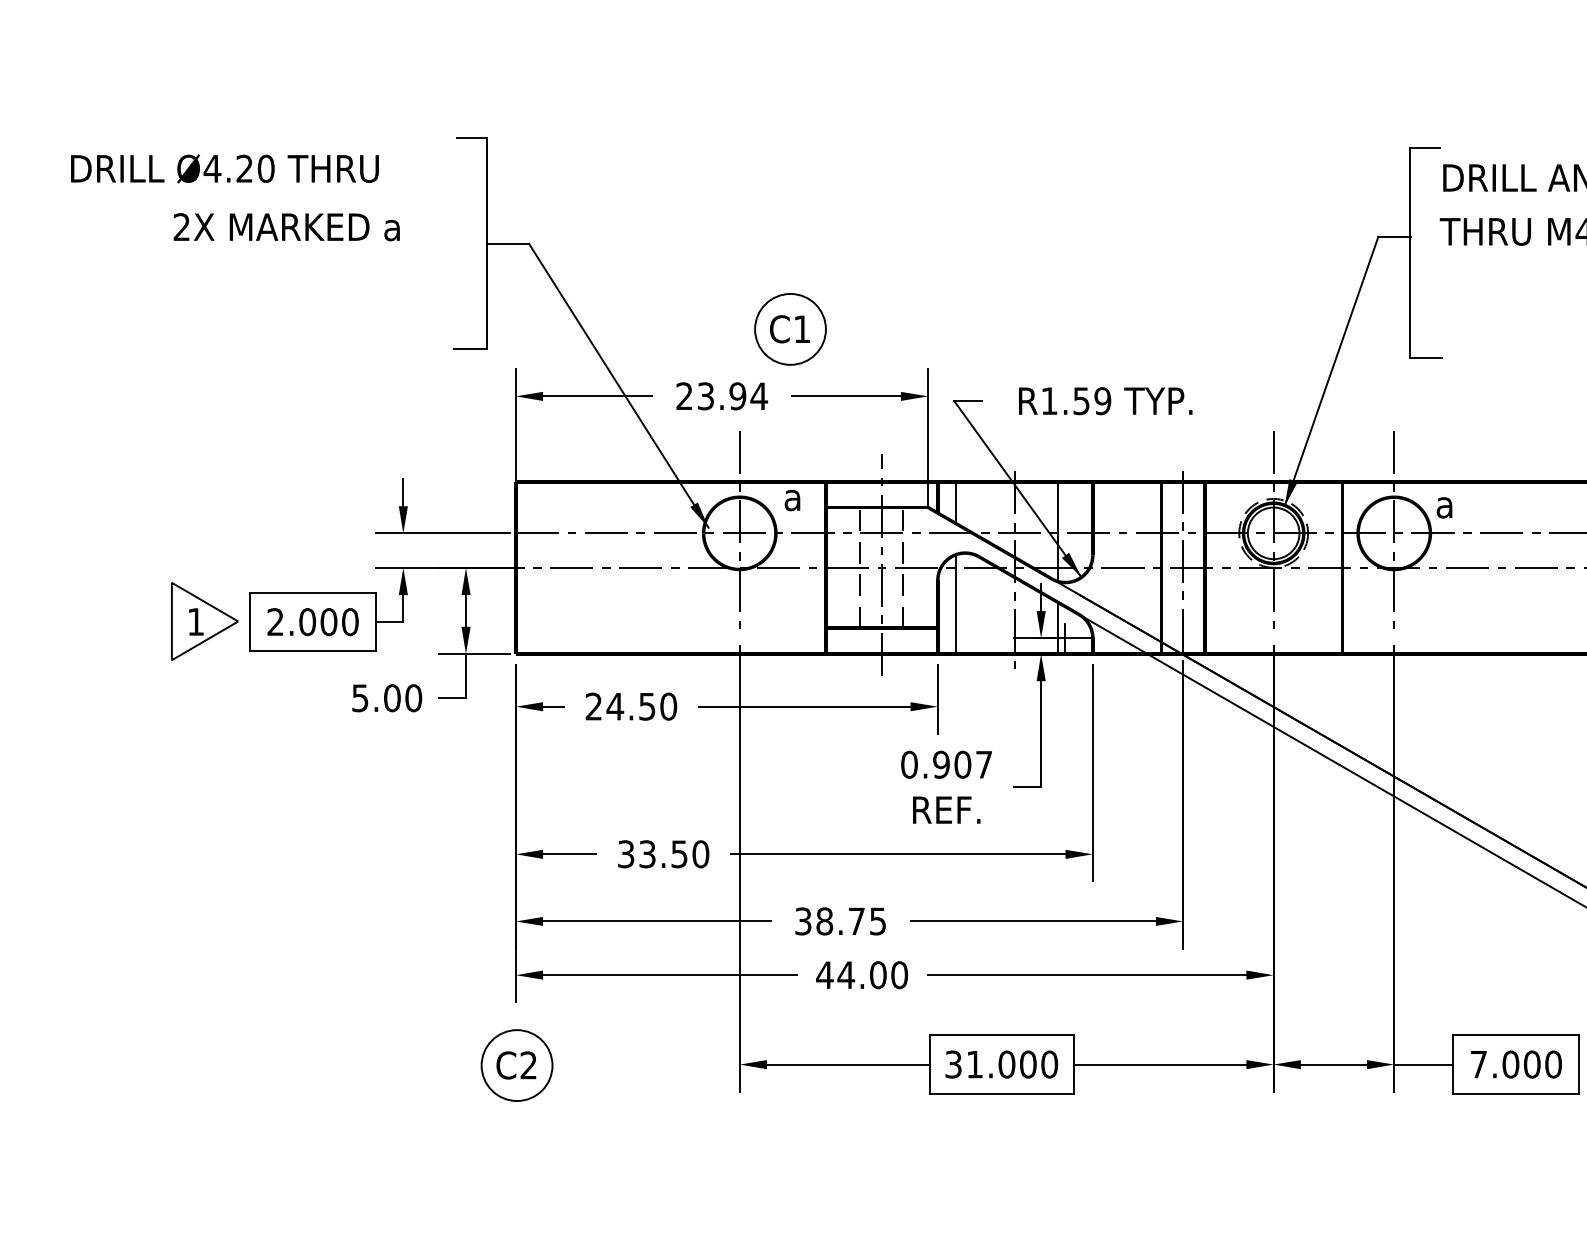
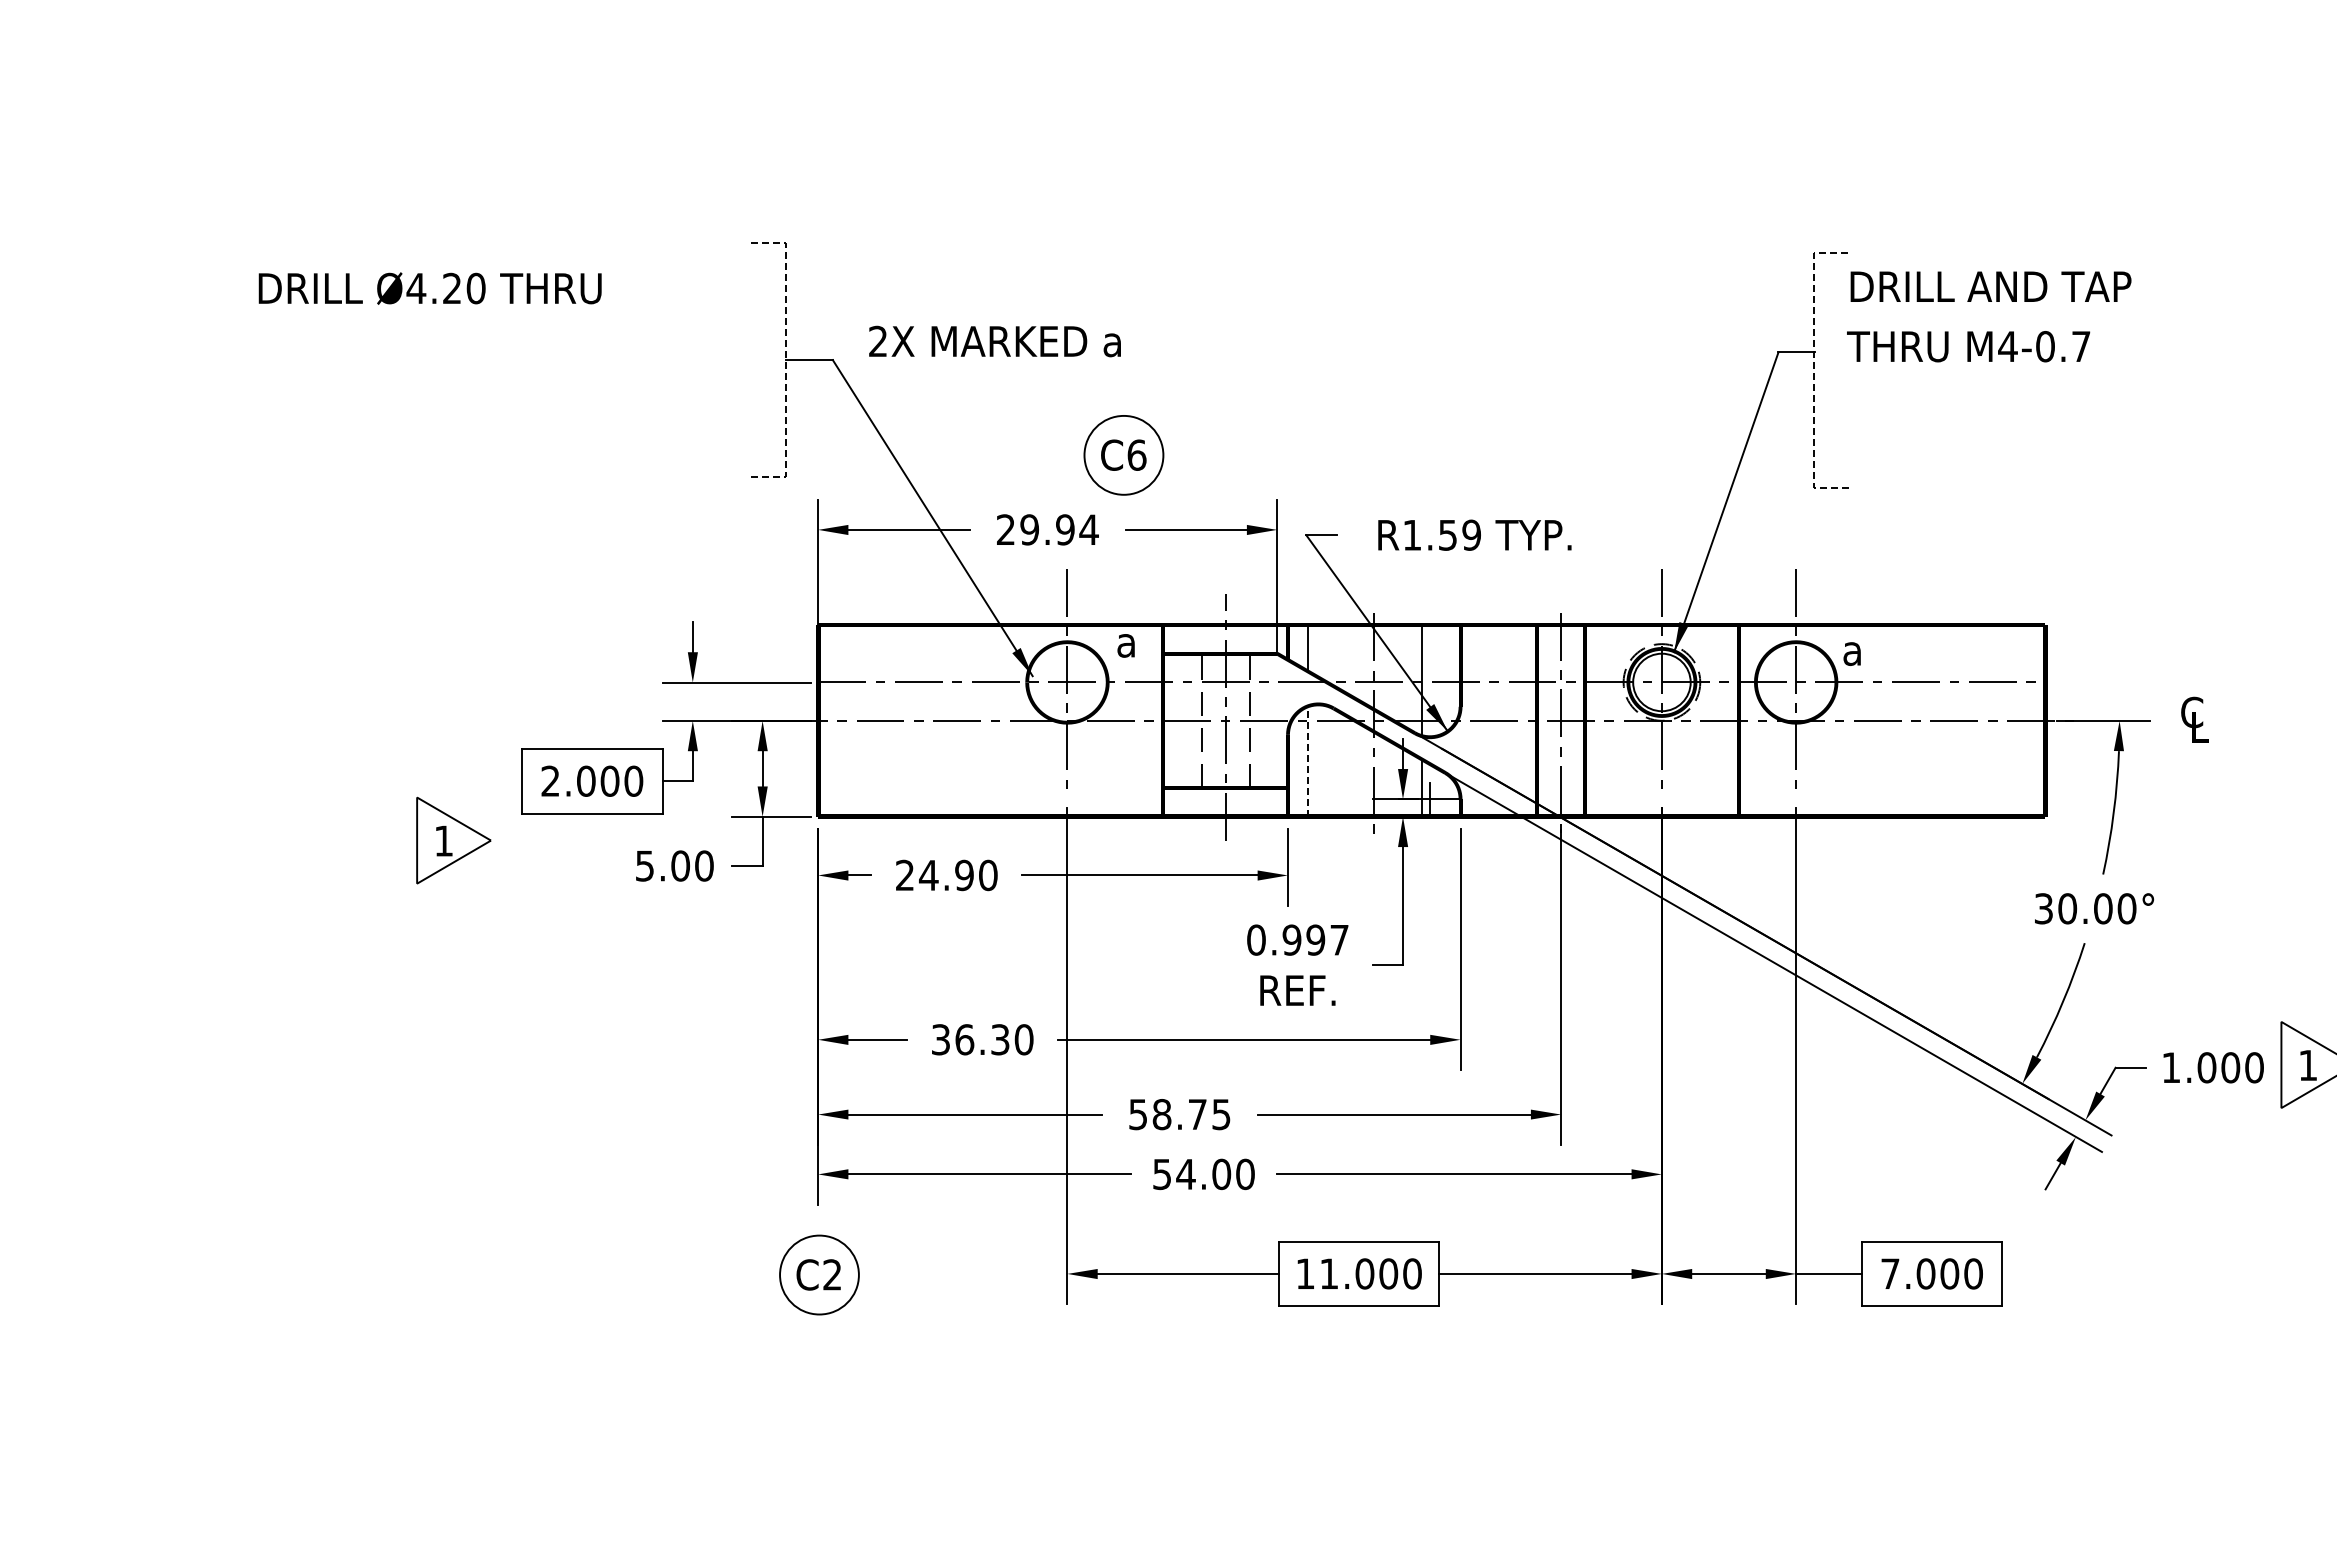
text: (224, 168) -> (429, 288), moved
text: (286, 227) -> (994, 341), moved
line: (486, 245) -> (785, 361), solid -> dashed
line: (1409, 254) -> (1813, 371), solid -> dashed
text: (801, 328) -> (1136, 454), C1 -> C6
text: (705, 395) -> (1029, 529), 23.94 -> 29.94
line: (956, 603) -> (1308, 760), solid -> dashed
part: (204, 621) -> (453, 840), moved
text: (647, 705) -> (964, 874), 24.50 -> 24.90
text: (962, 764) -> (1315, 939), 0.907 -> 0.997
text: (663, 854) -> (982, 1039), 33.50 -> 36.30
text: (803, 921) -> (1138, 1114), 38.75 -> 58.75
text: (825, 975) -> (1162, 1174), 44.00 -> 54.00
text: (953, 1064) -> (1305, 1273), 31.000 -> 11.000

